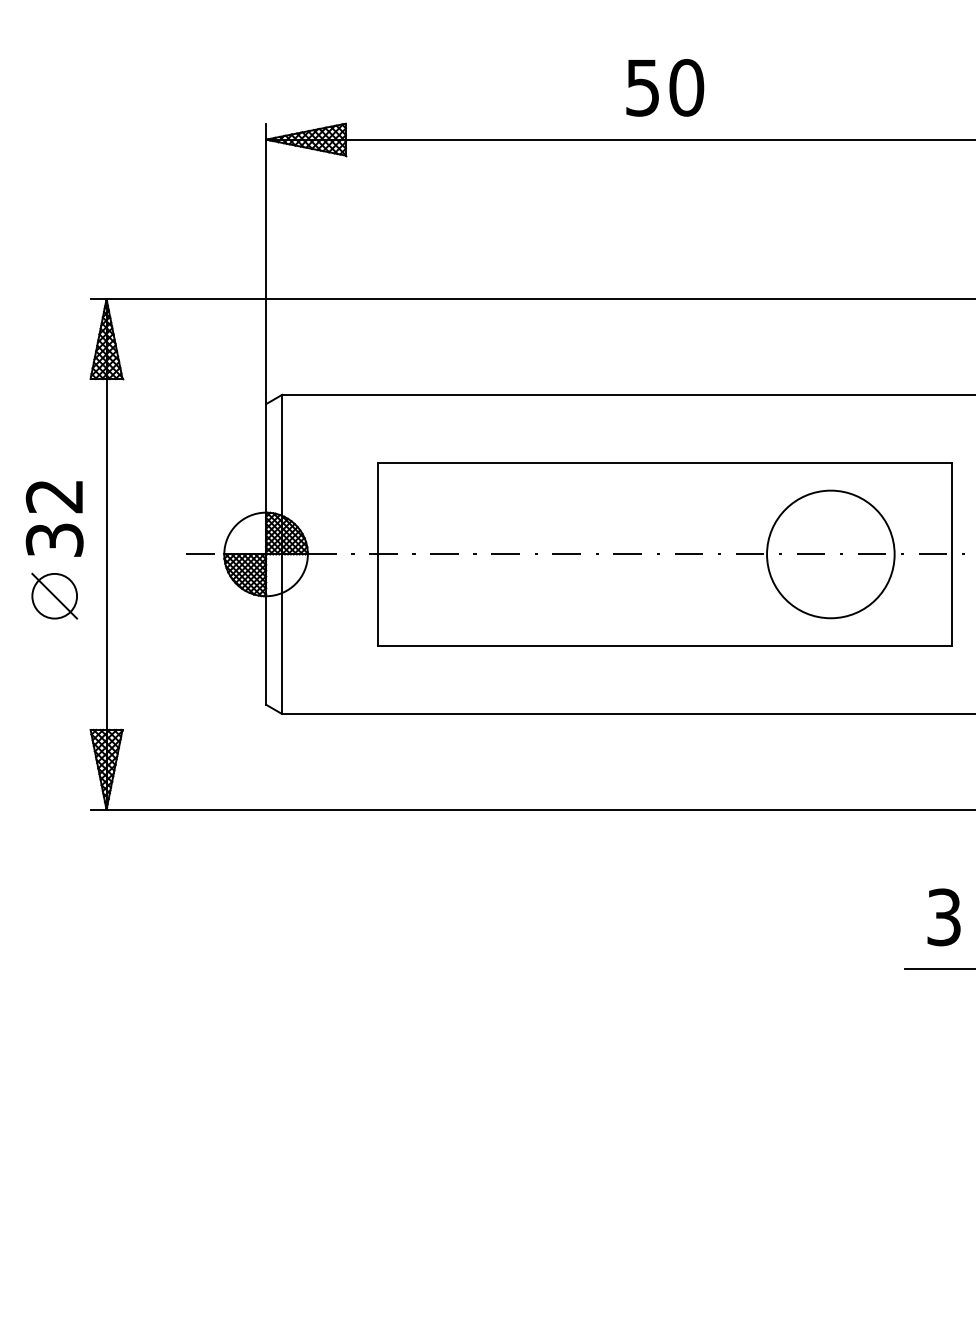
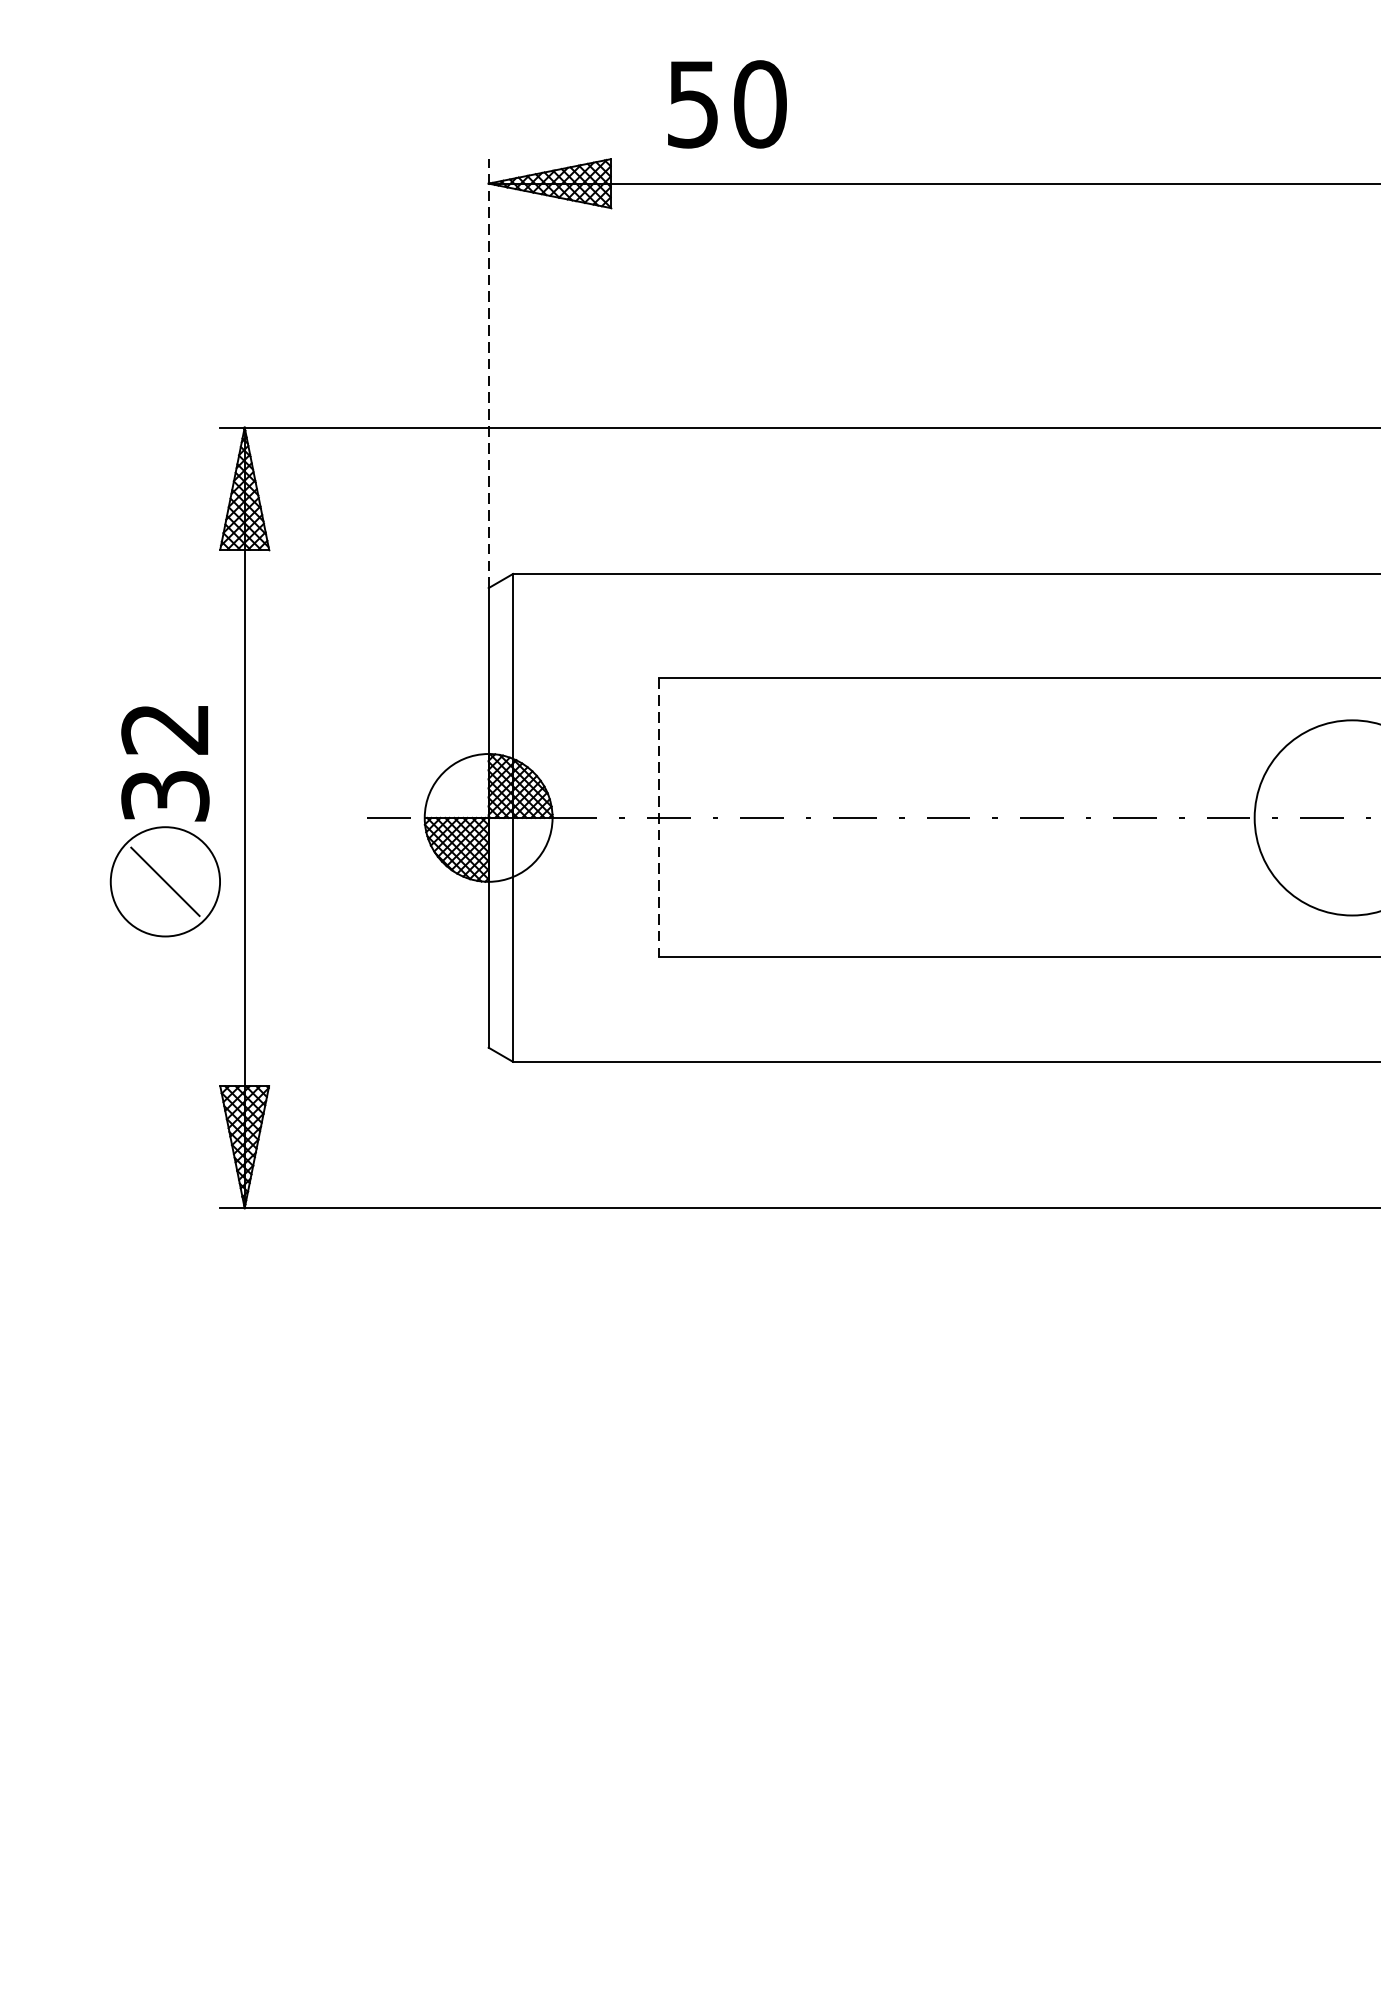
text: (665, 87) -> (727, 103), moved
line: (266, 263) -> (489, 372), solid -> dashed
line: (377, 554) -> (659, 817), solid -> dashed
circle: (54, 595) -> (165, 880), size x1.6

